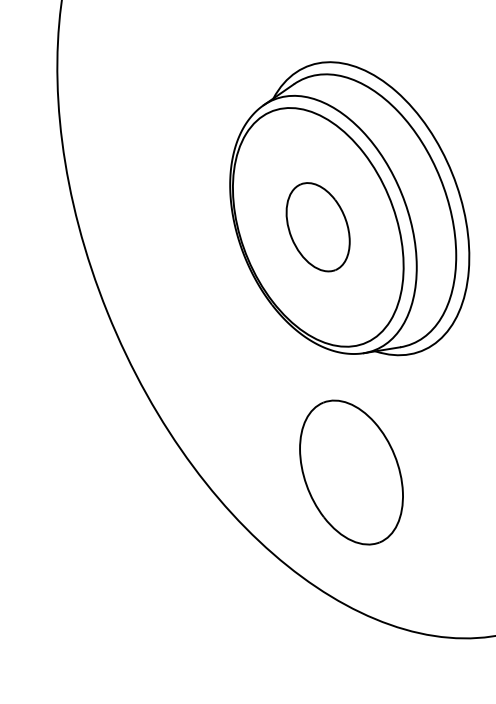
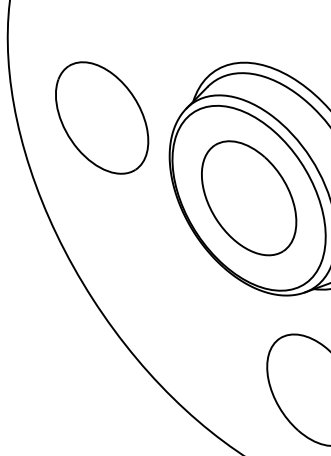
part: (159, 97) -> (101, 118), added
part: (317, 226) -> (248, 197), size x1.67

